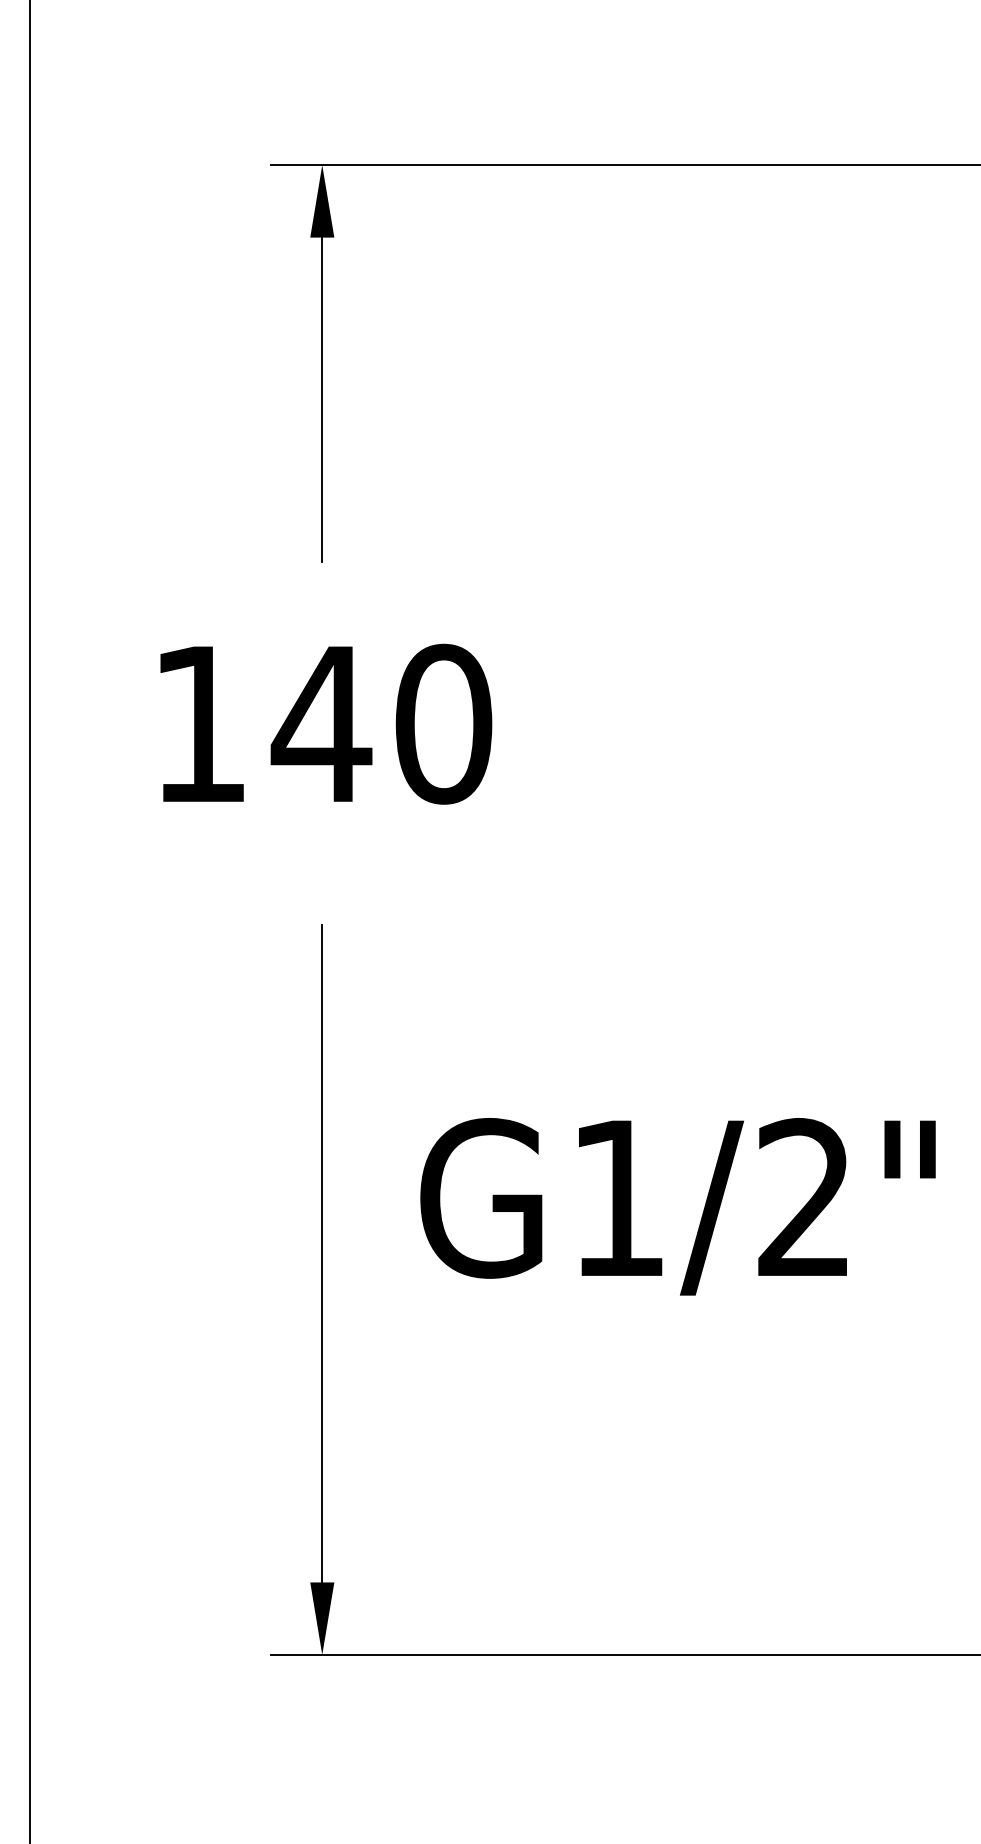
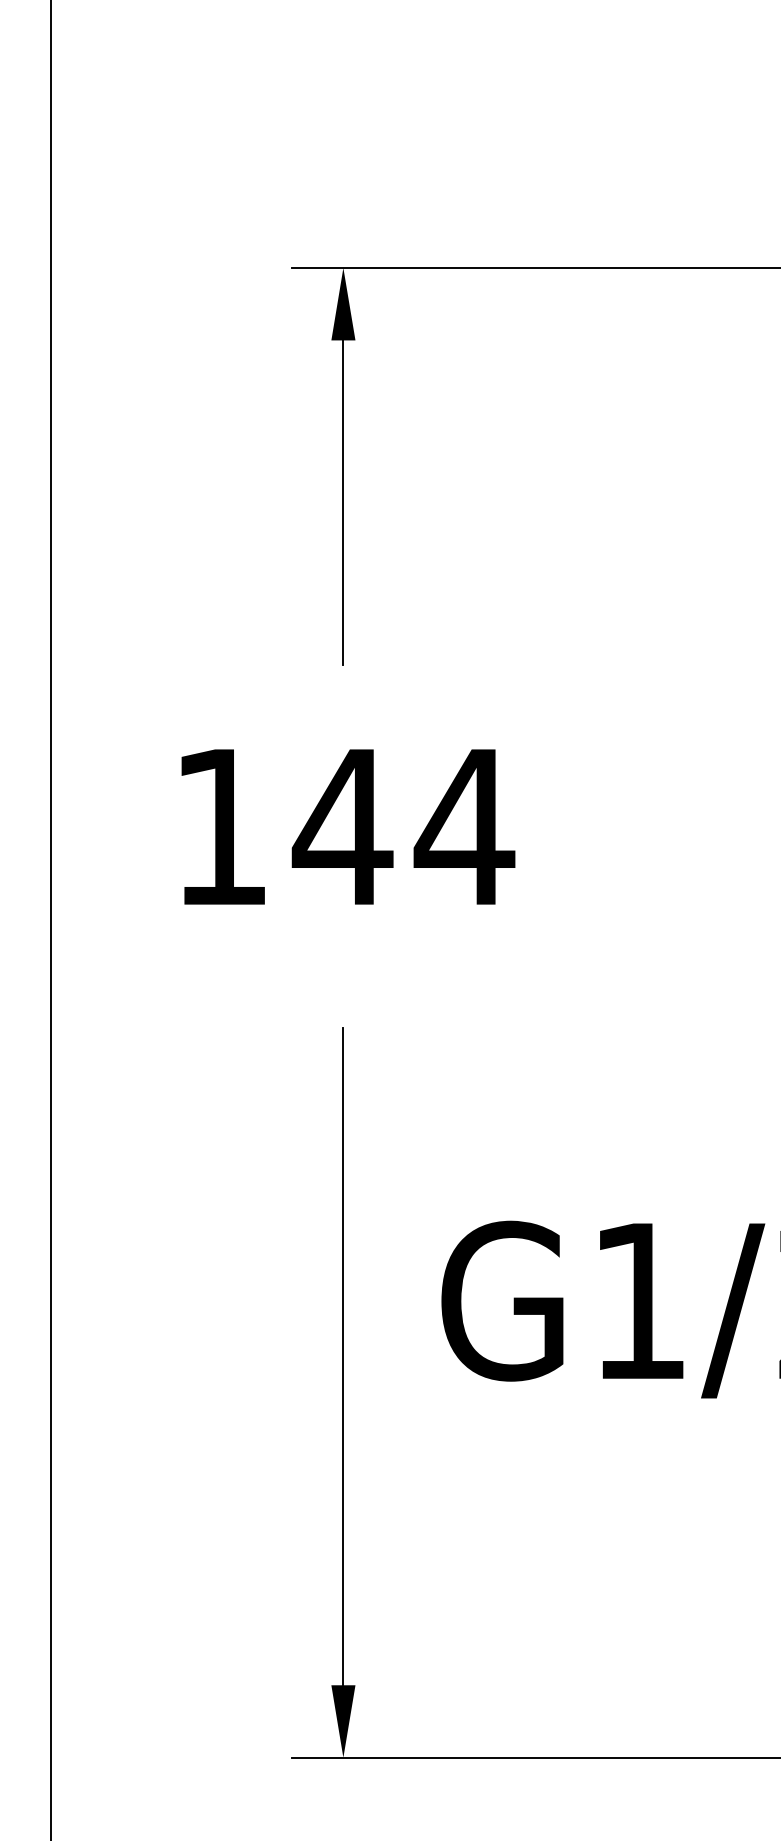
text: (443, 723) -> (464, 826), 140 -> 144

